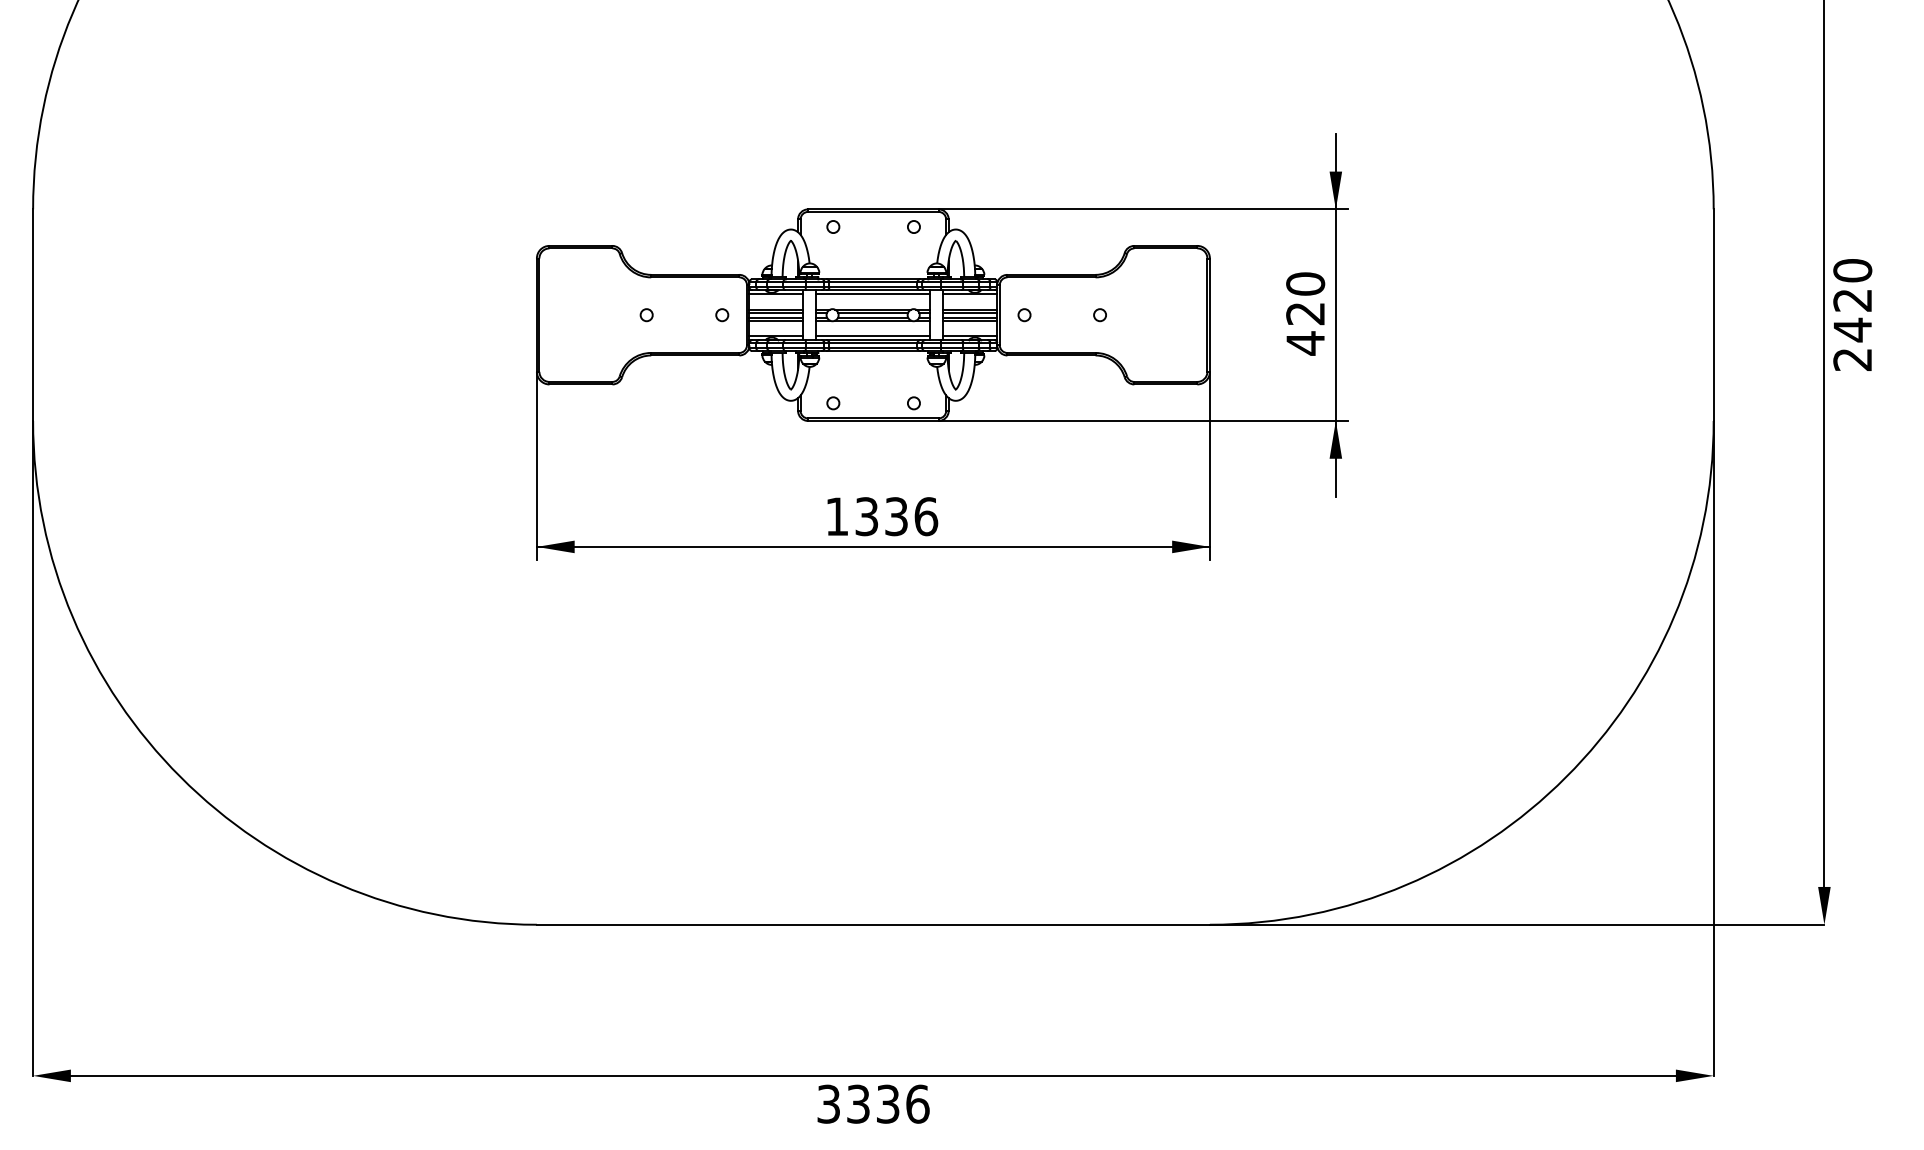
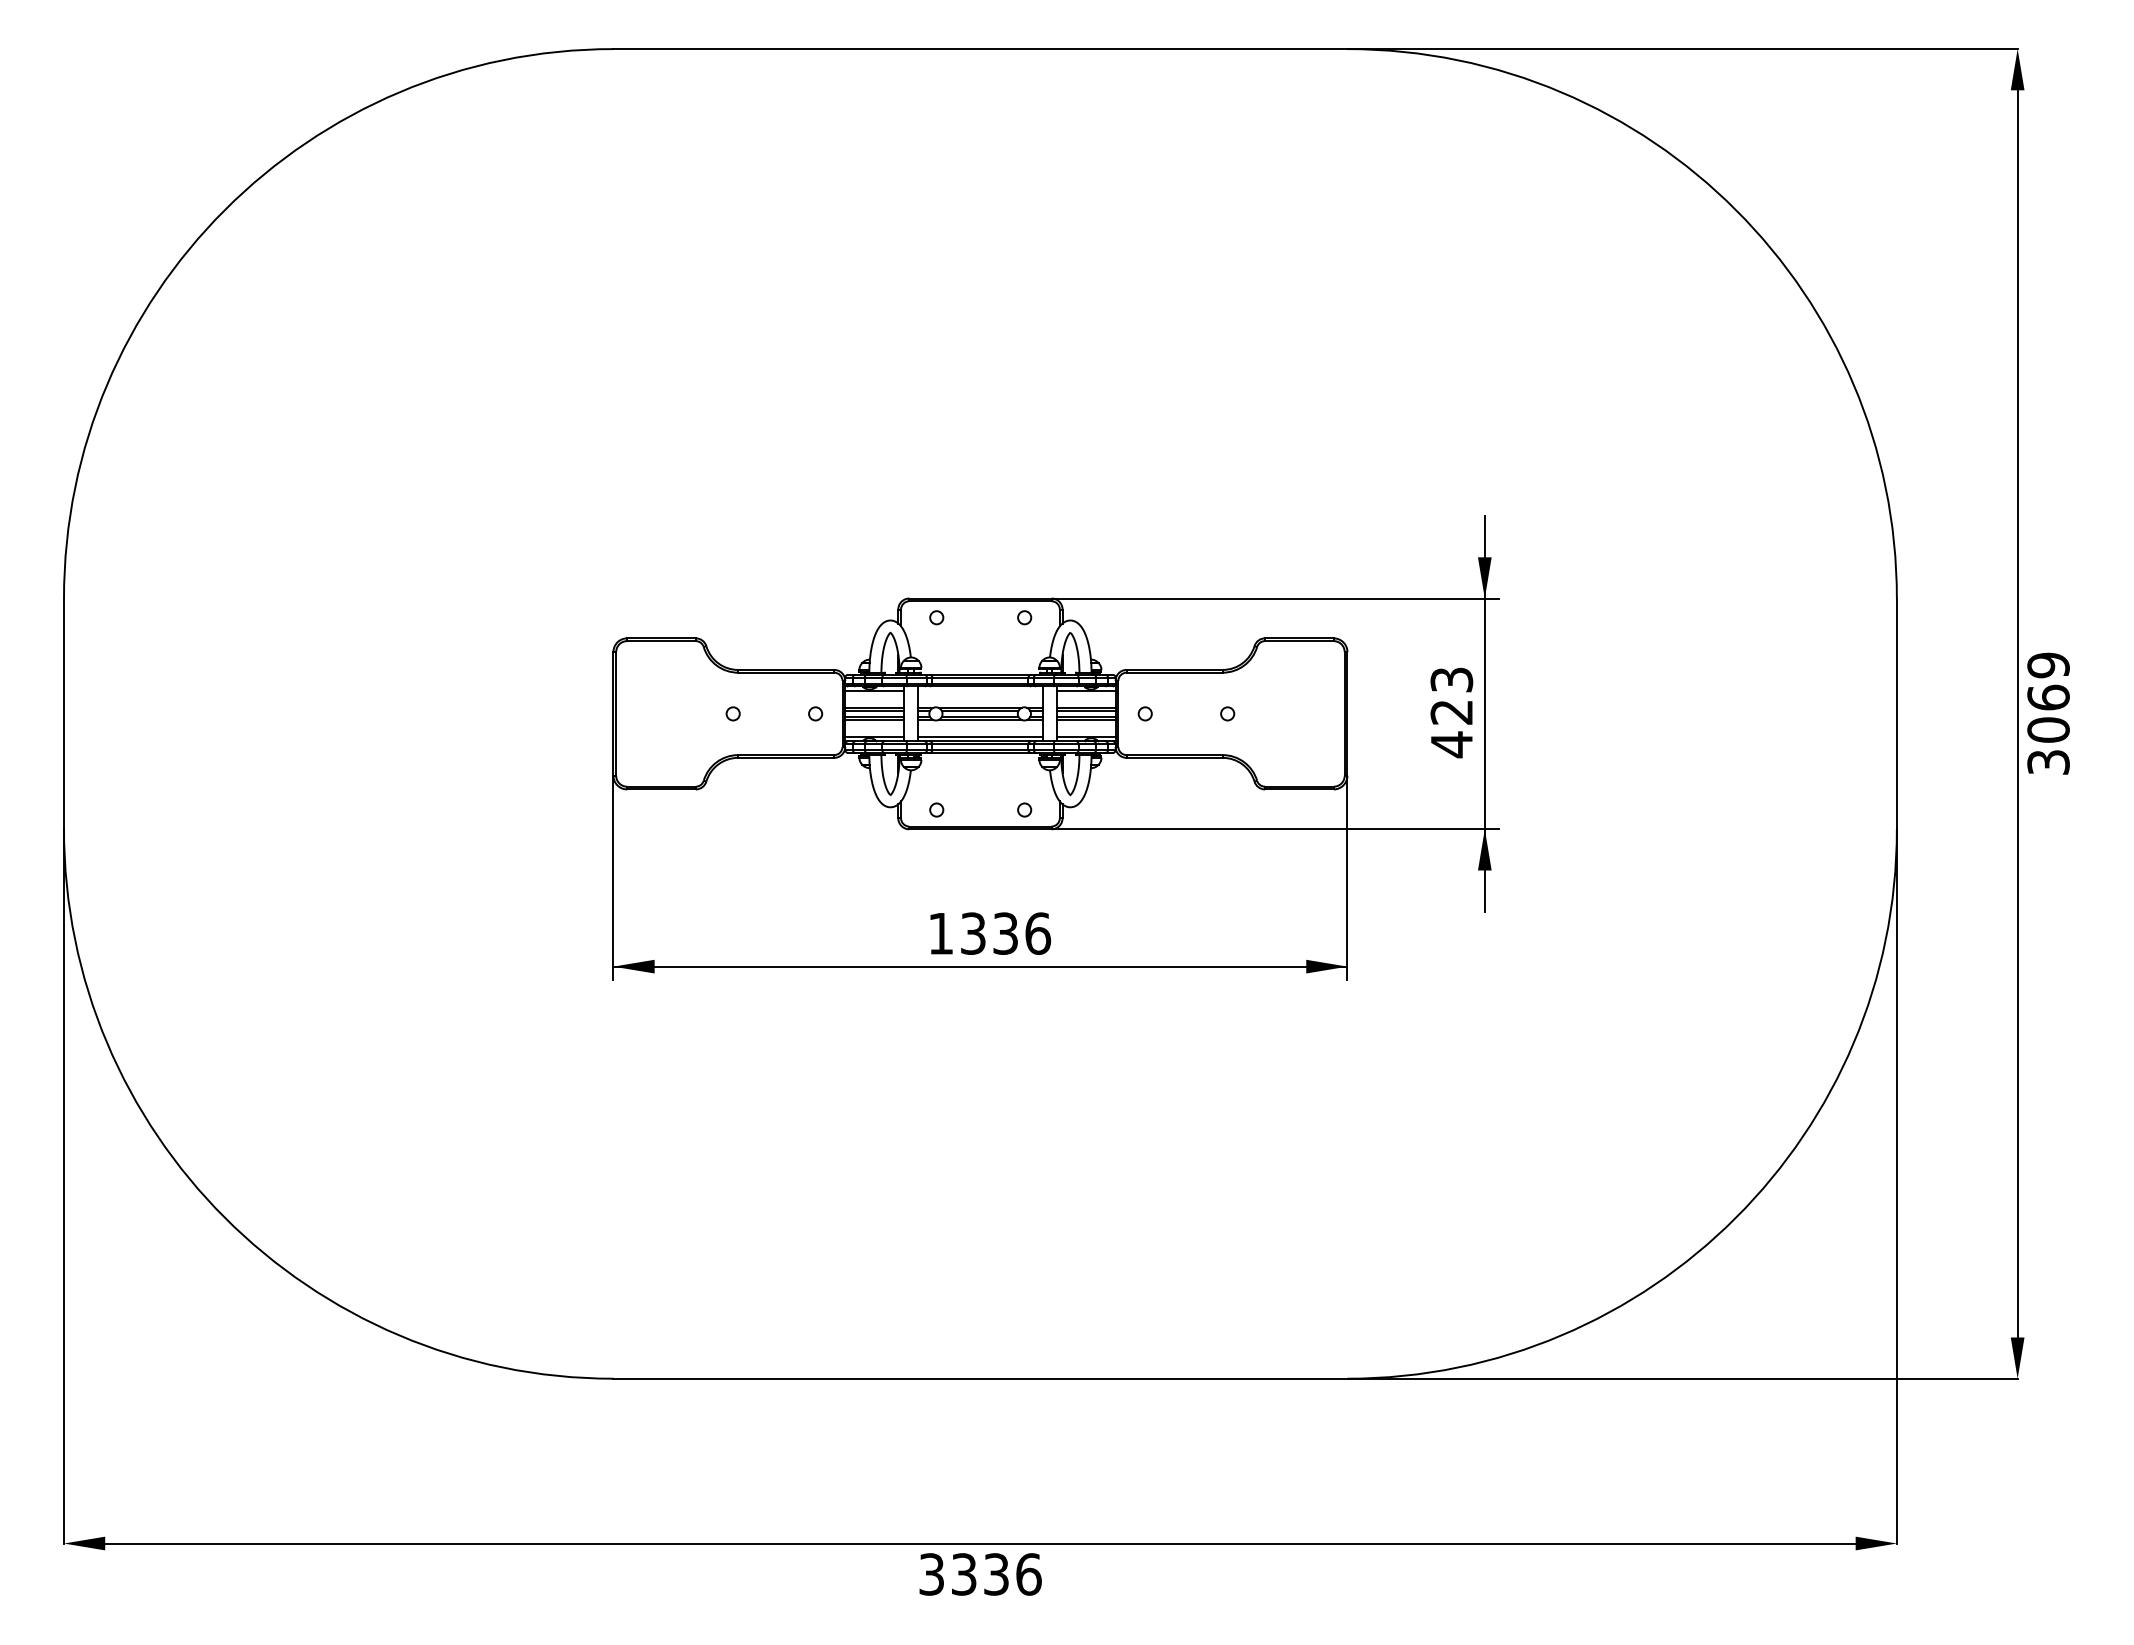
text: (1305, 283) -> (1451, 679), 420 -> 423
line: (873, 293) -> (980, 690), removed
text: (1852, 314) -> (2048, 713), 2420 -> 3069

